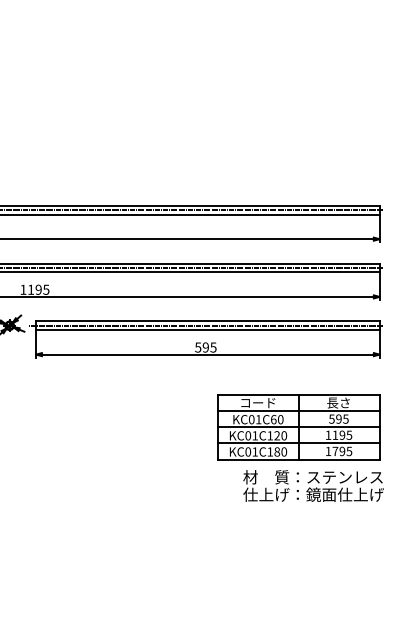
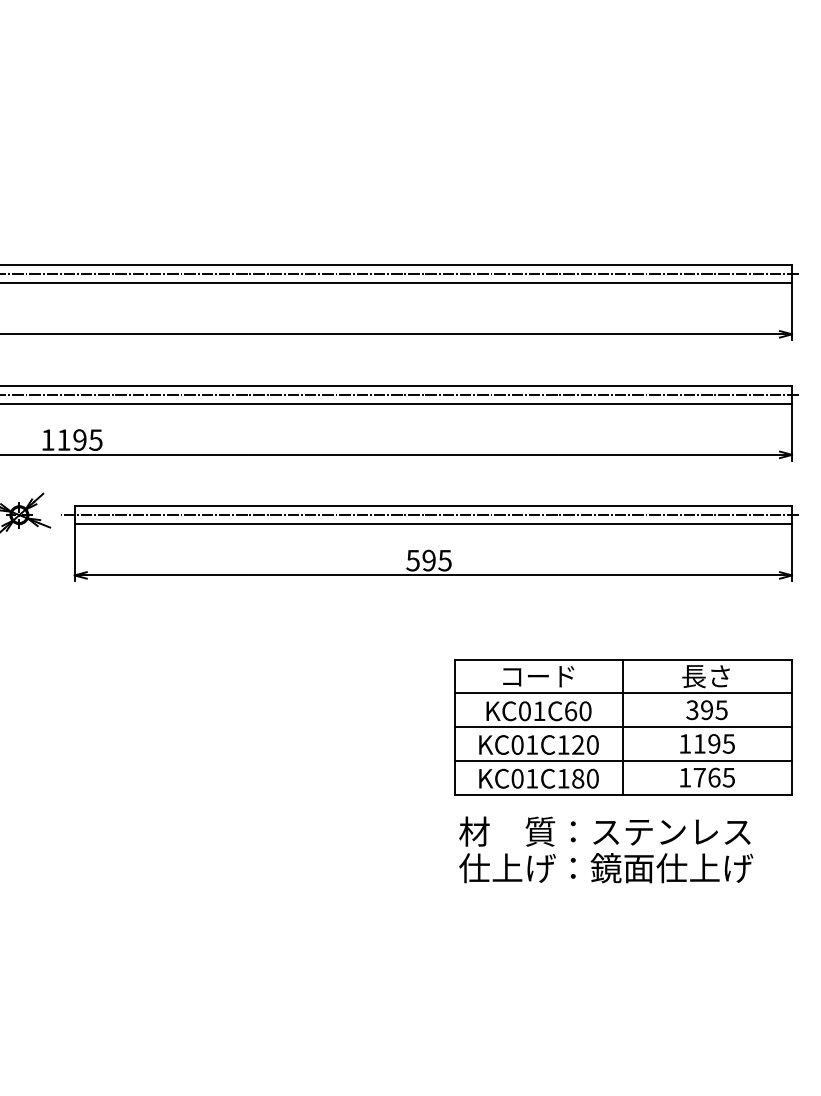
text: (331, 418) -> (691, 708), 595 -> 395
text: (342, 451) -> (714, 777), 1795 -> 1765
text: (313, 485) -> (605, 848), moved

